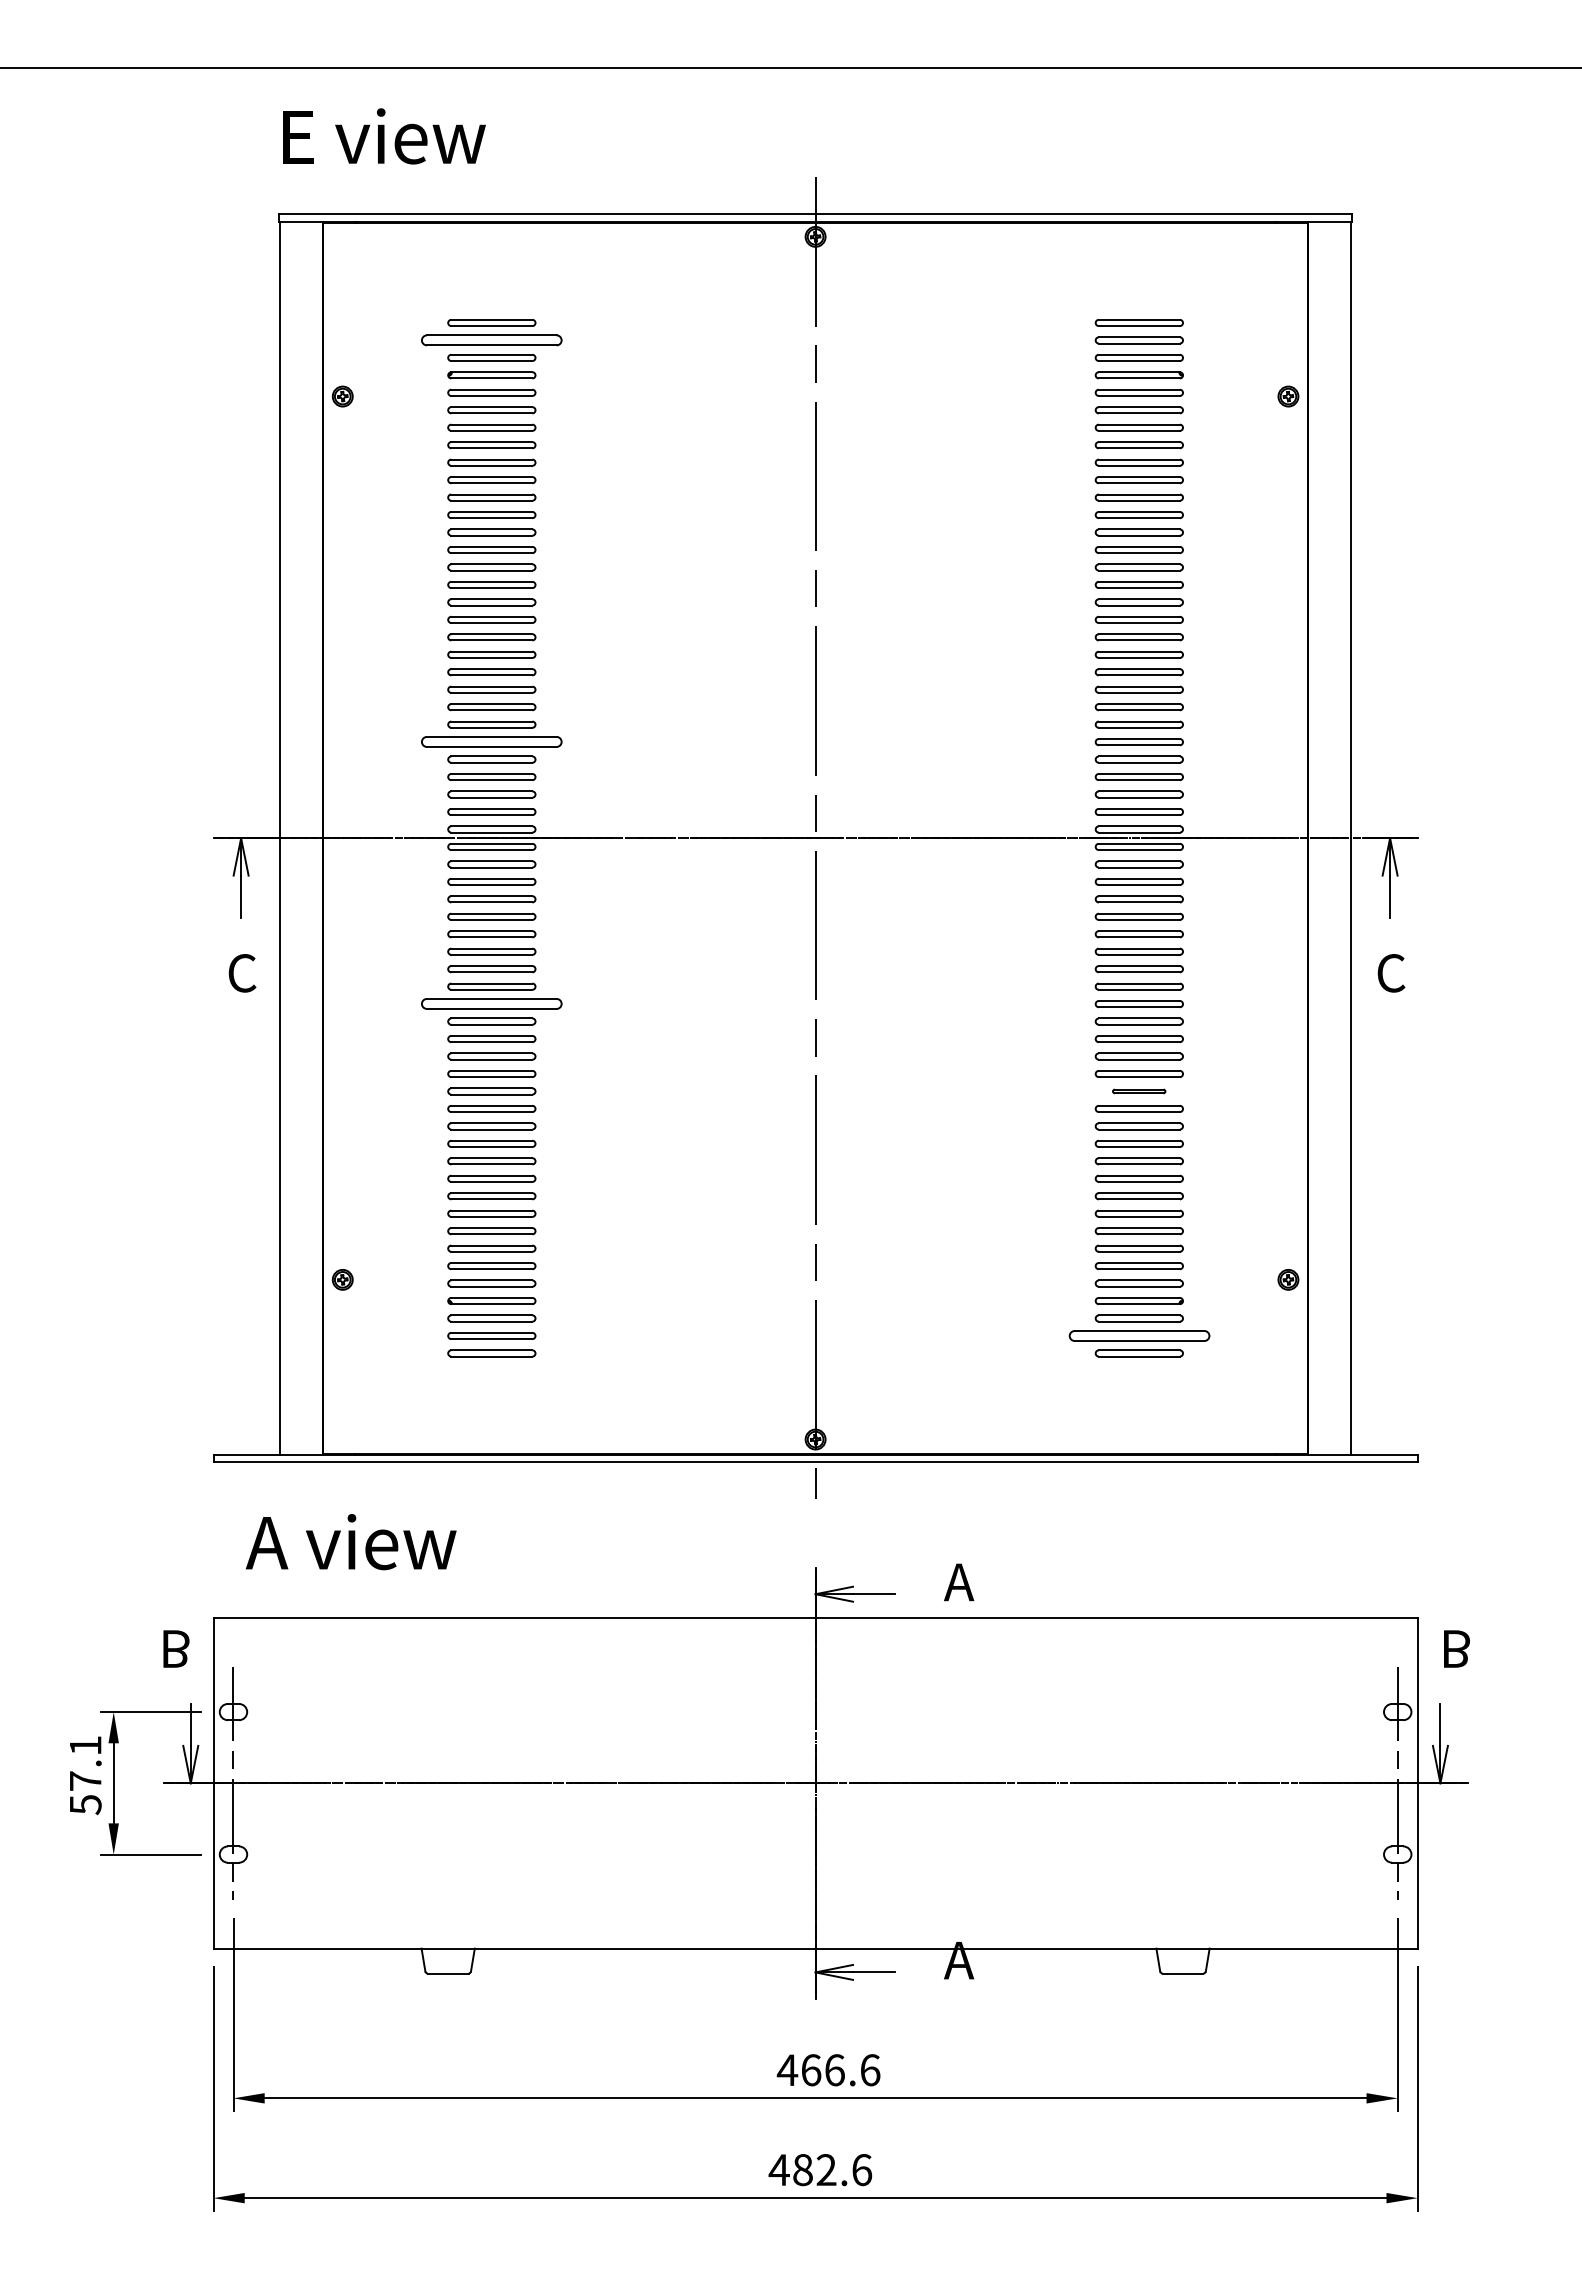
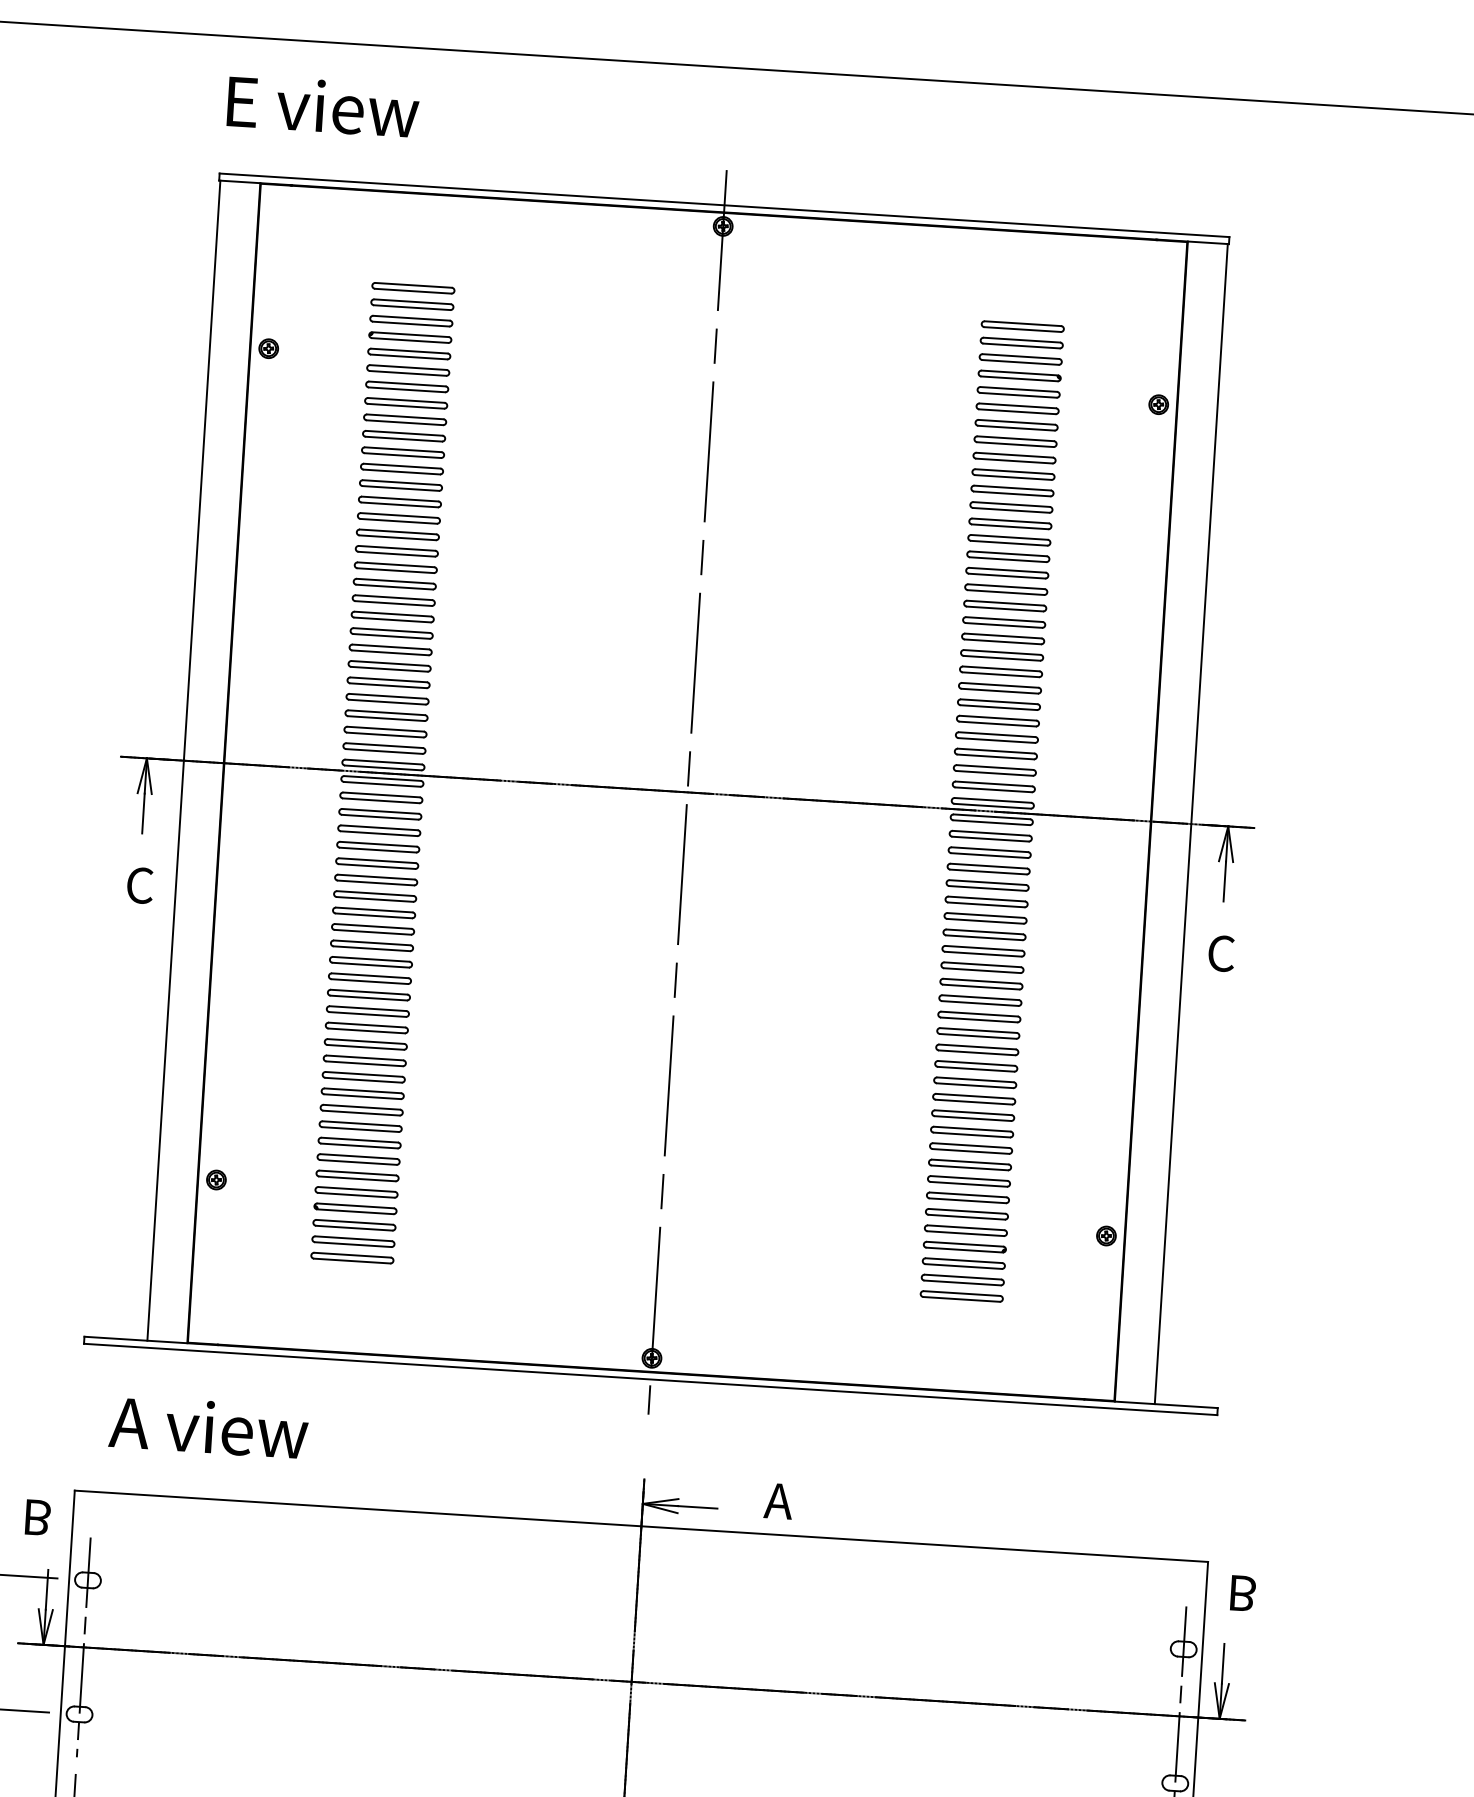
part: (491, 340) -> (412, 304), size x0.62
part: (491, 742) -> (388, 683), size x0.62
part: (491, 1004) -> (372, 929), size x0.62
part: (1138, 1091) -> (976, 1049), size x1.67
part: (1138, 1335) -> (962, 1279), size x0.62

